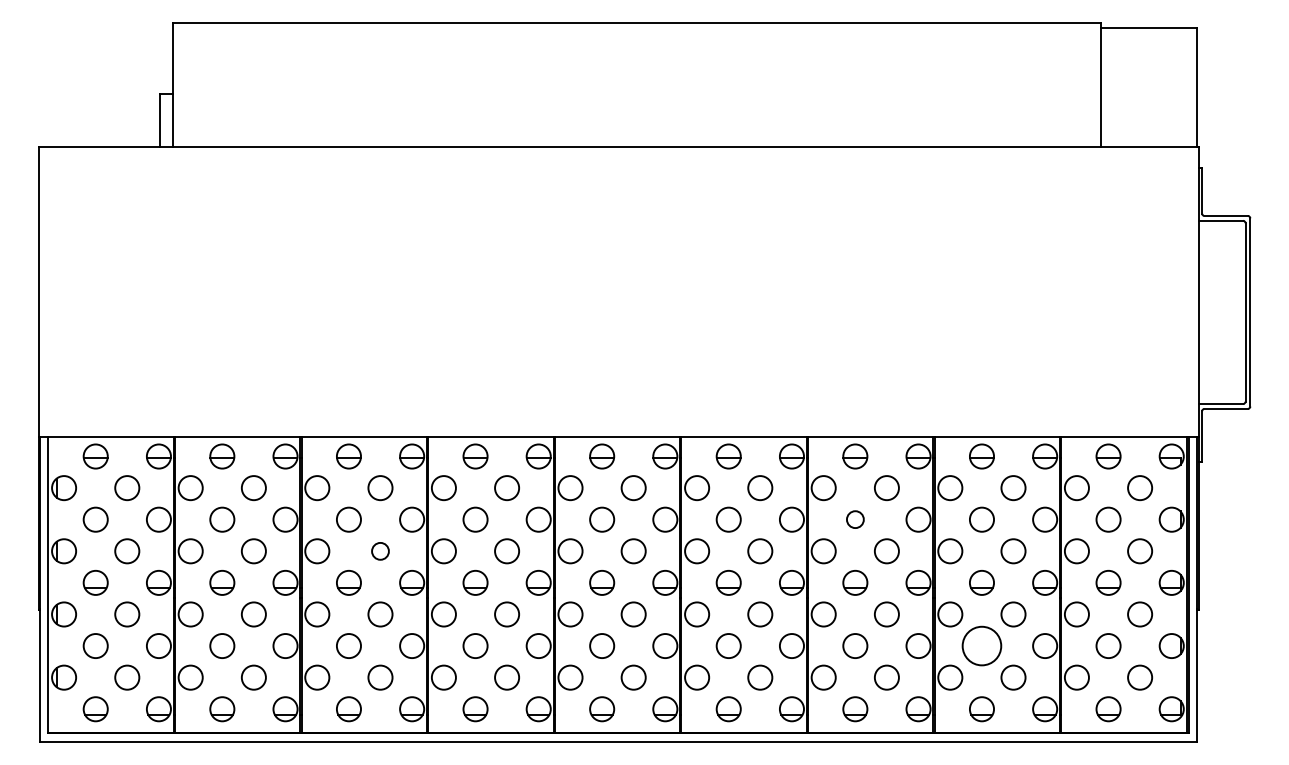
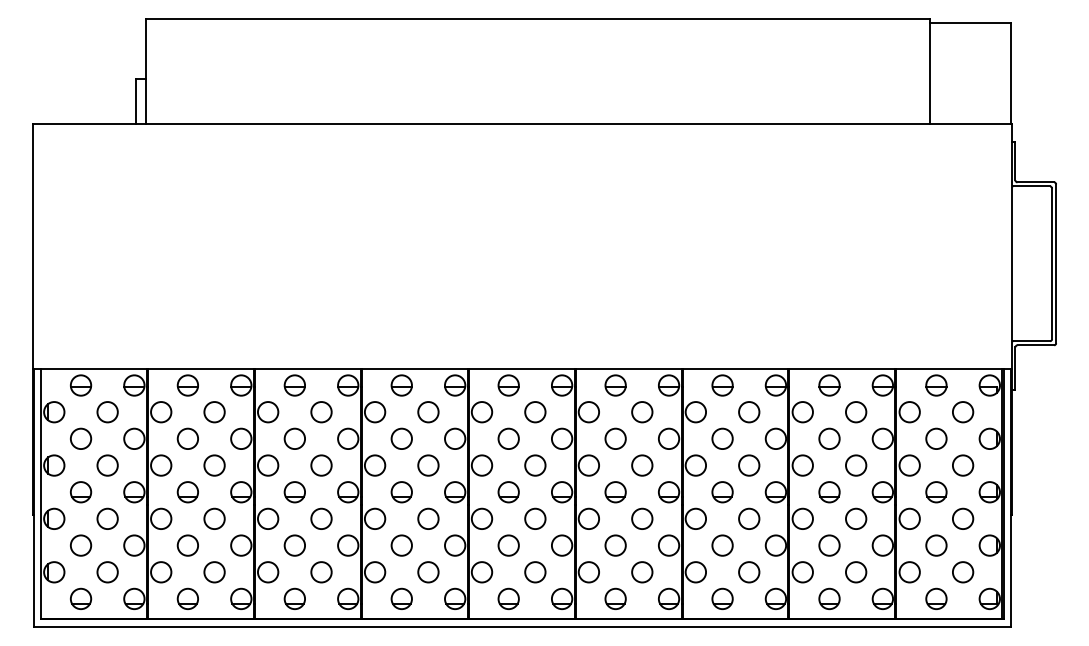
circle: (855, 519) -> (722, 438), size x1.43
circle: (380, 551) -> (321, 465), size x1.43
circle: (981, 646) -> (829, 545), size x0.62

